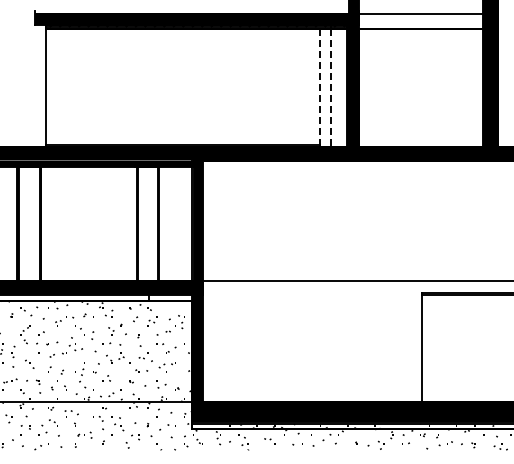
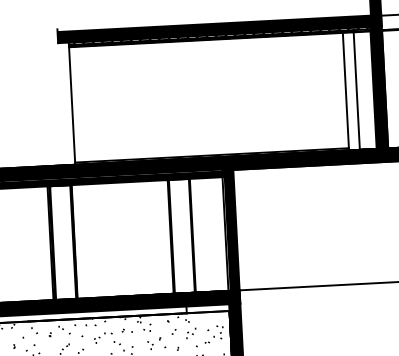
line: (319, 88) -> (345, 91), dashed -> solid
line: (330, 88) -> (356, 91), dashed -> solid

